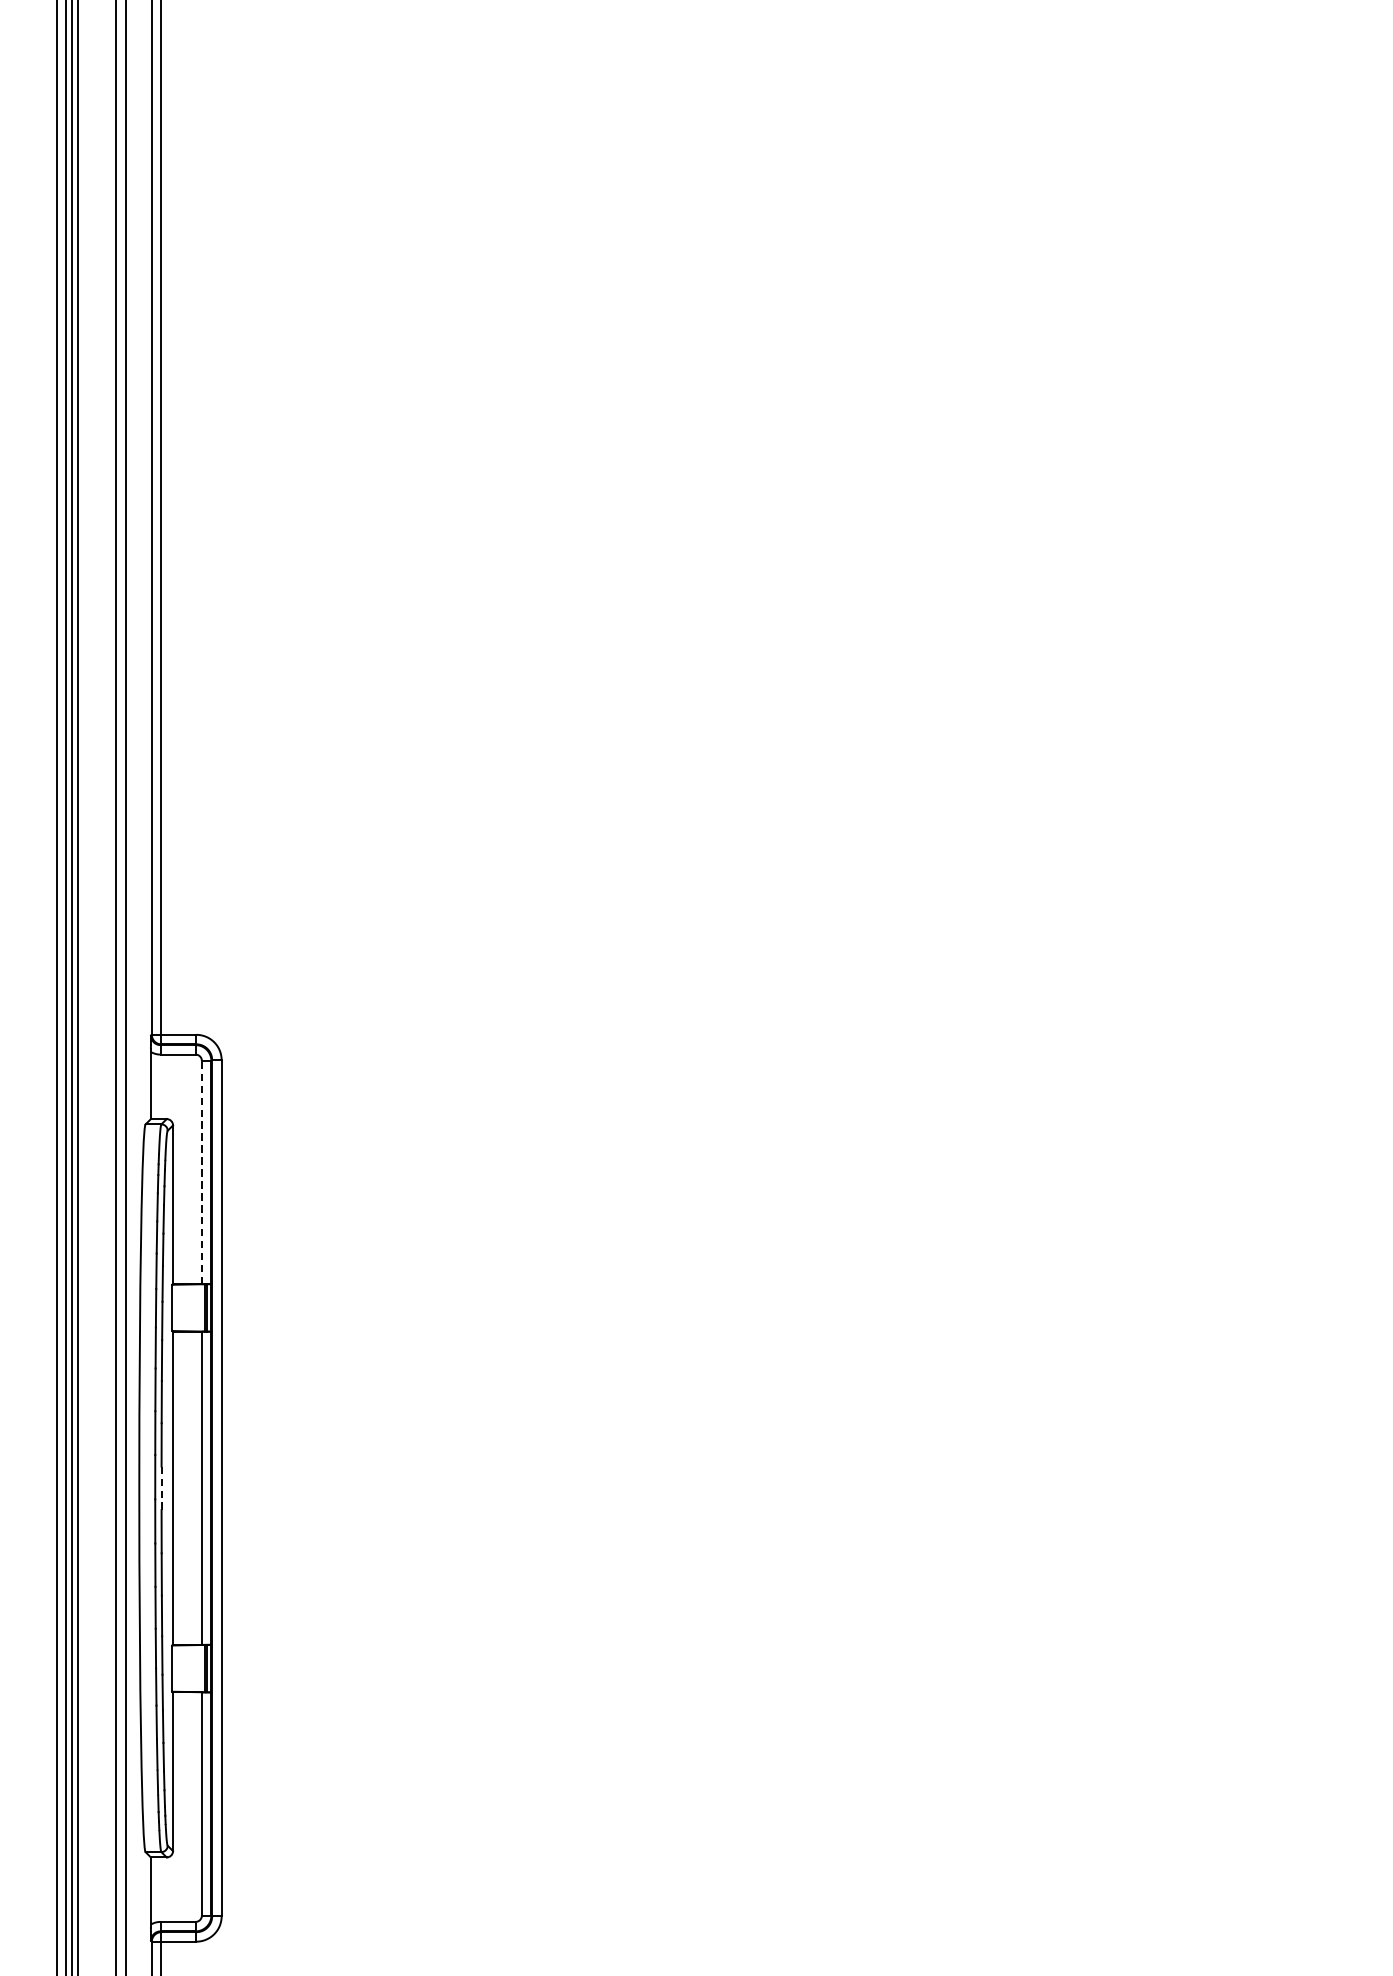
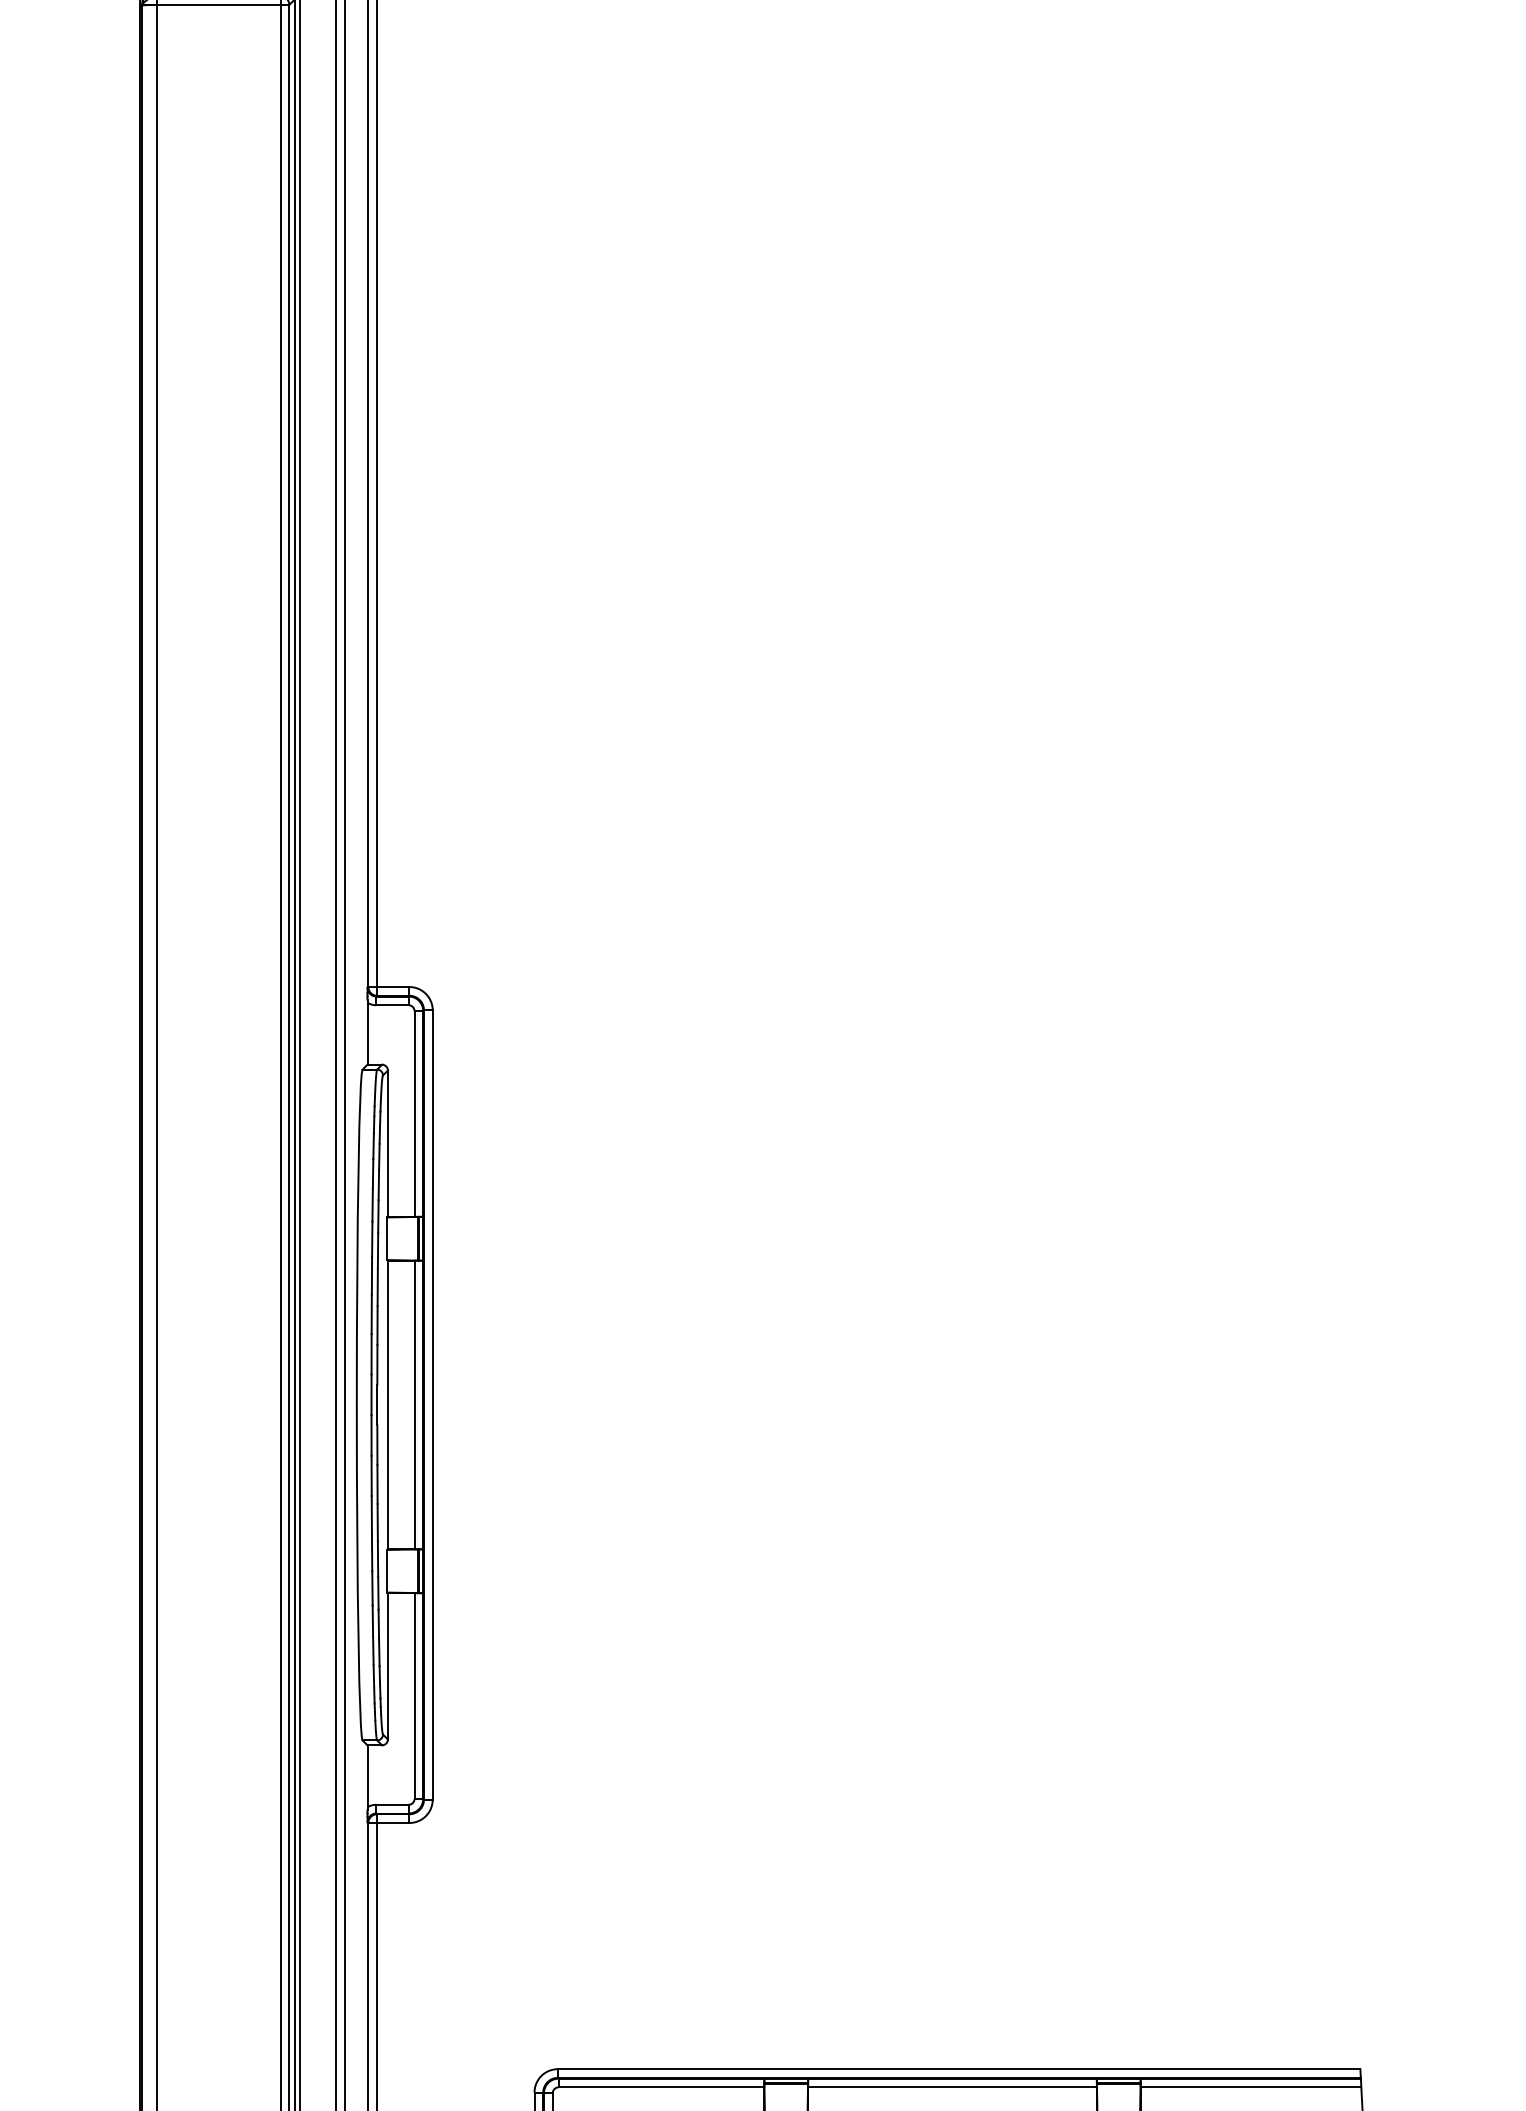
line: (201, 1172) -> (414, 1113), dashed -> solid
line: (161, 1487) -> (377, 1404), dashed -> solid

